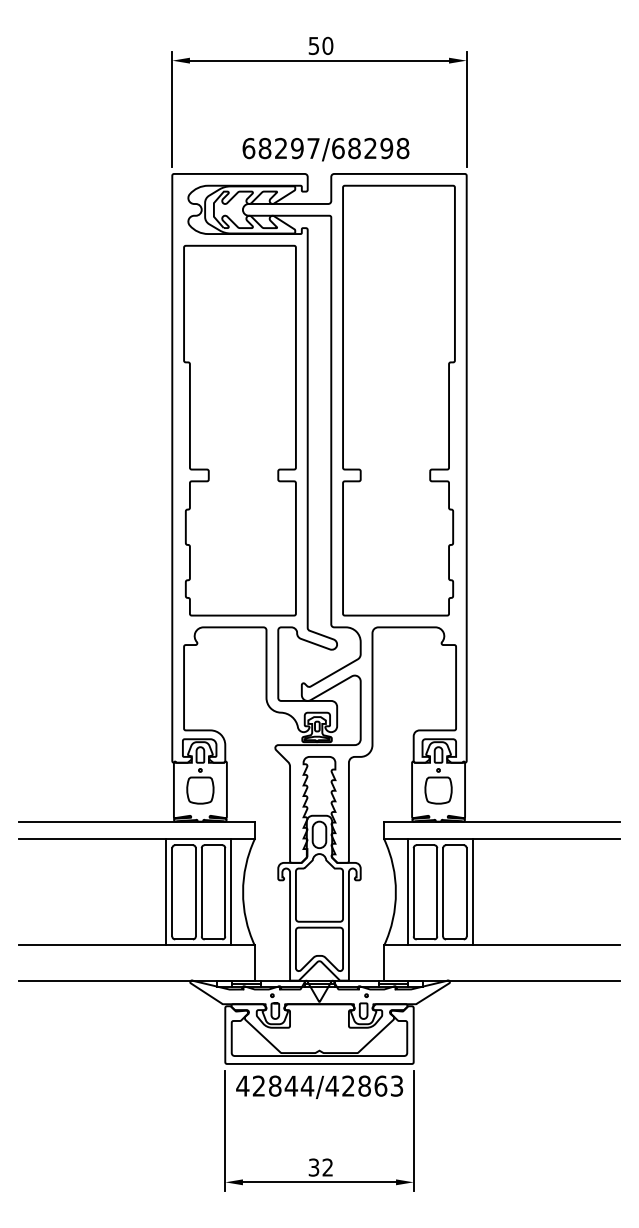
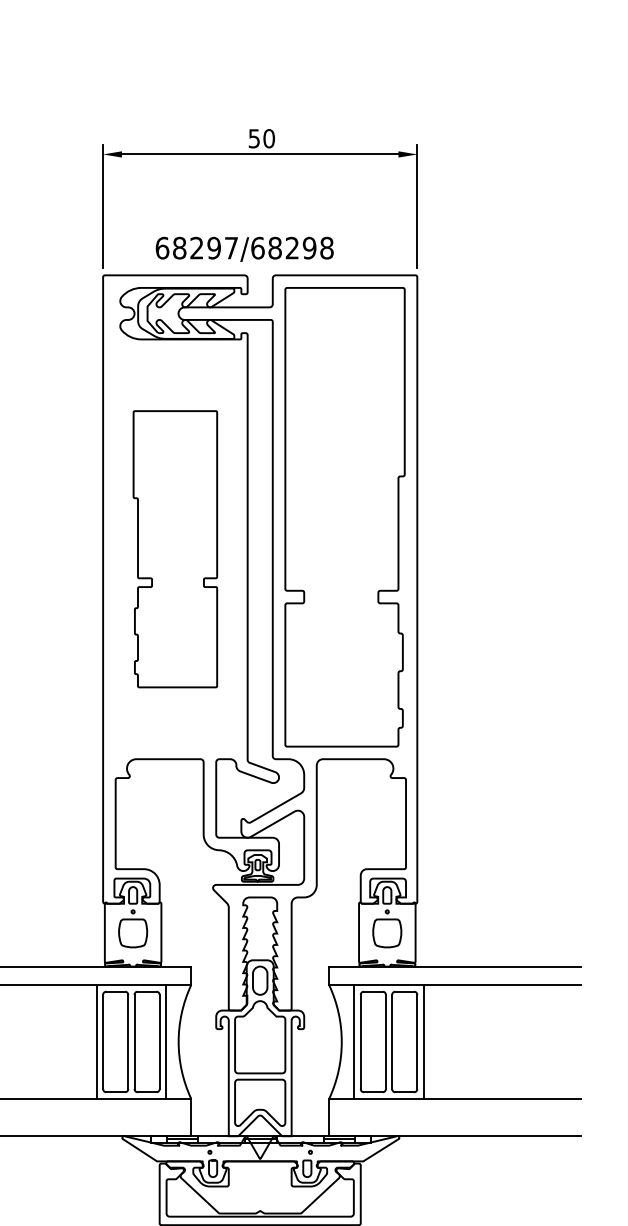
text: (325, 149) -> (244, 249), moved
part: (239, 430) -> (174, 549), size x0.7

